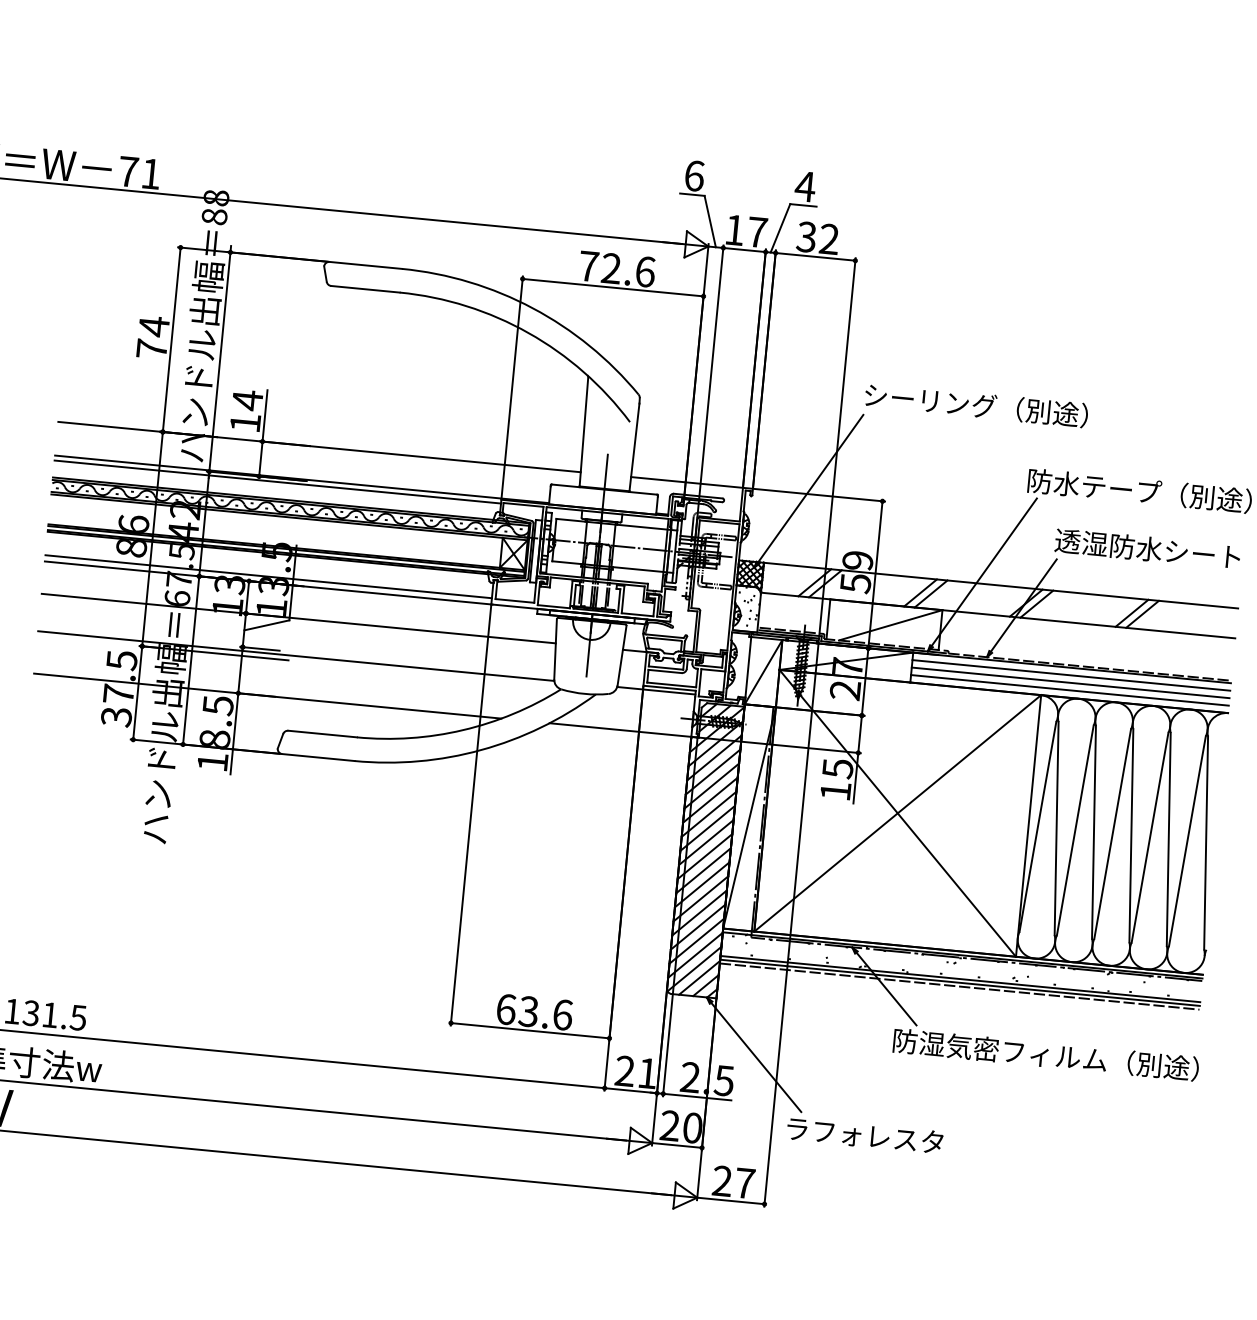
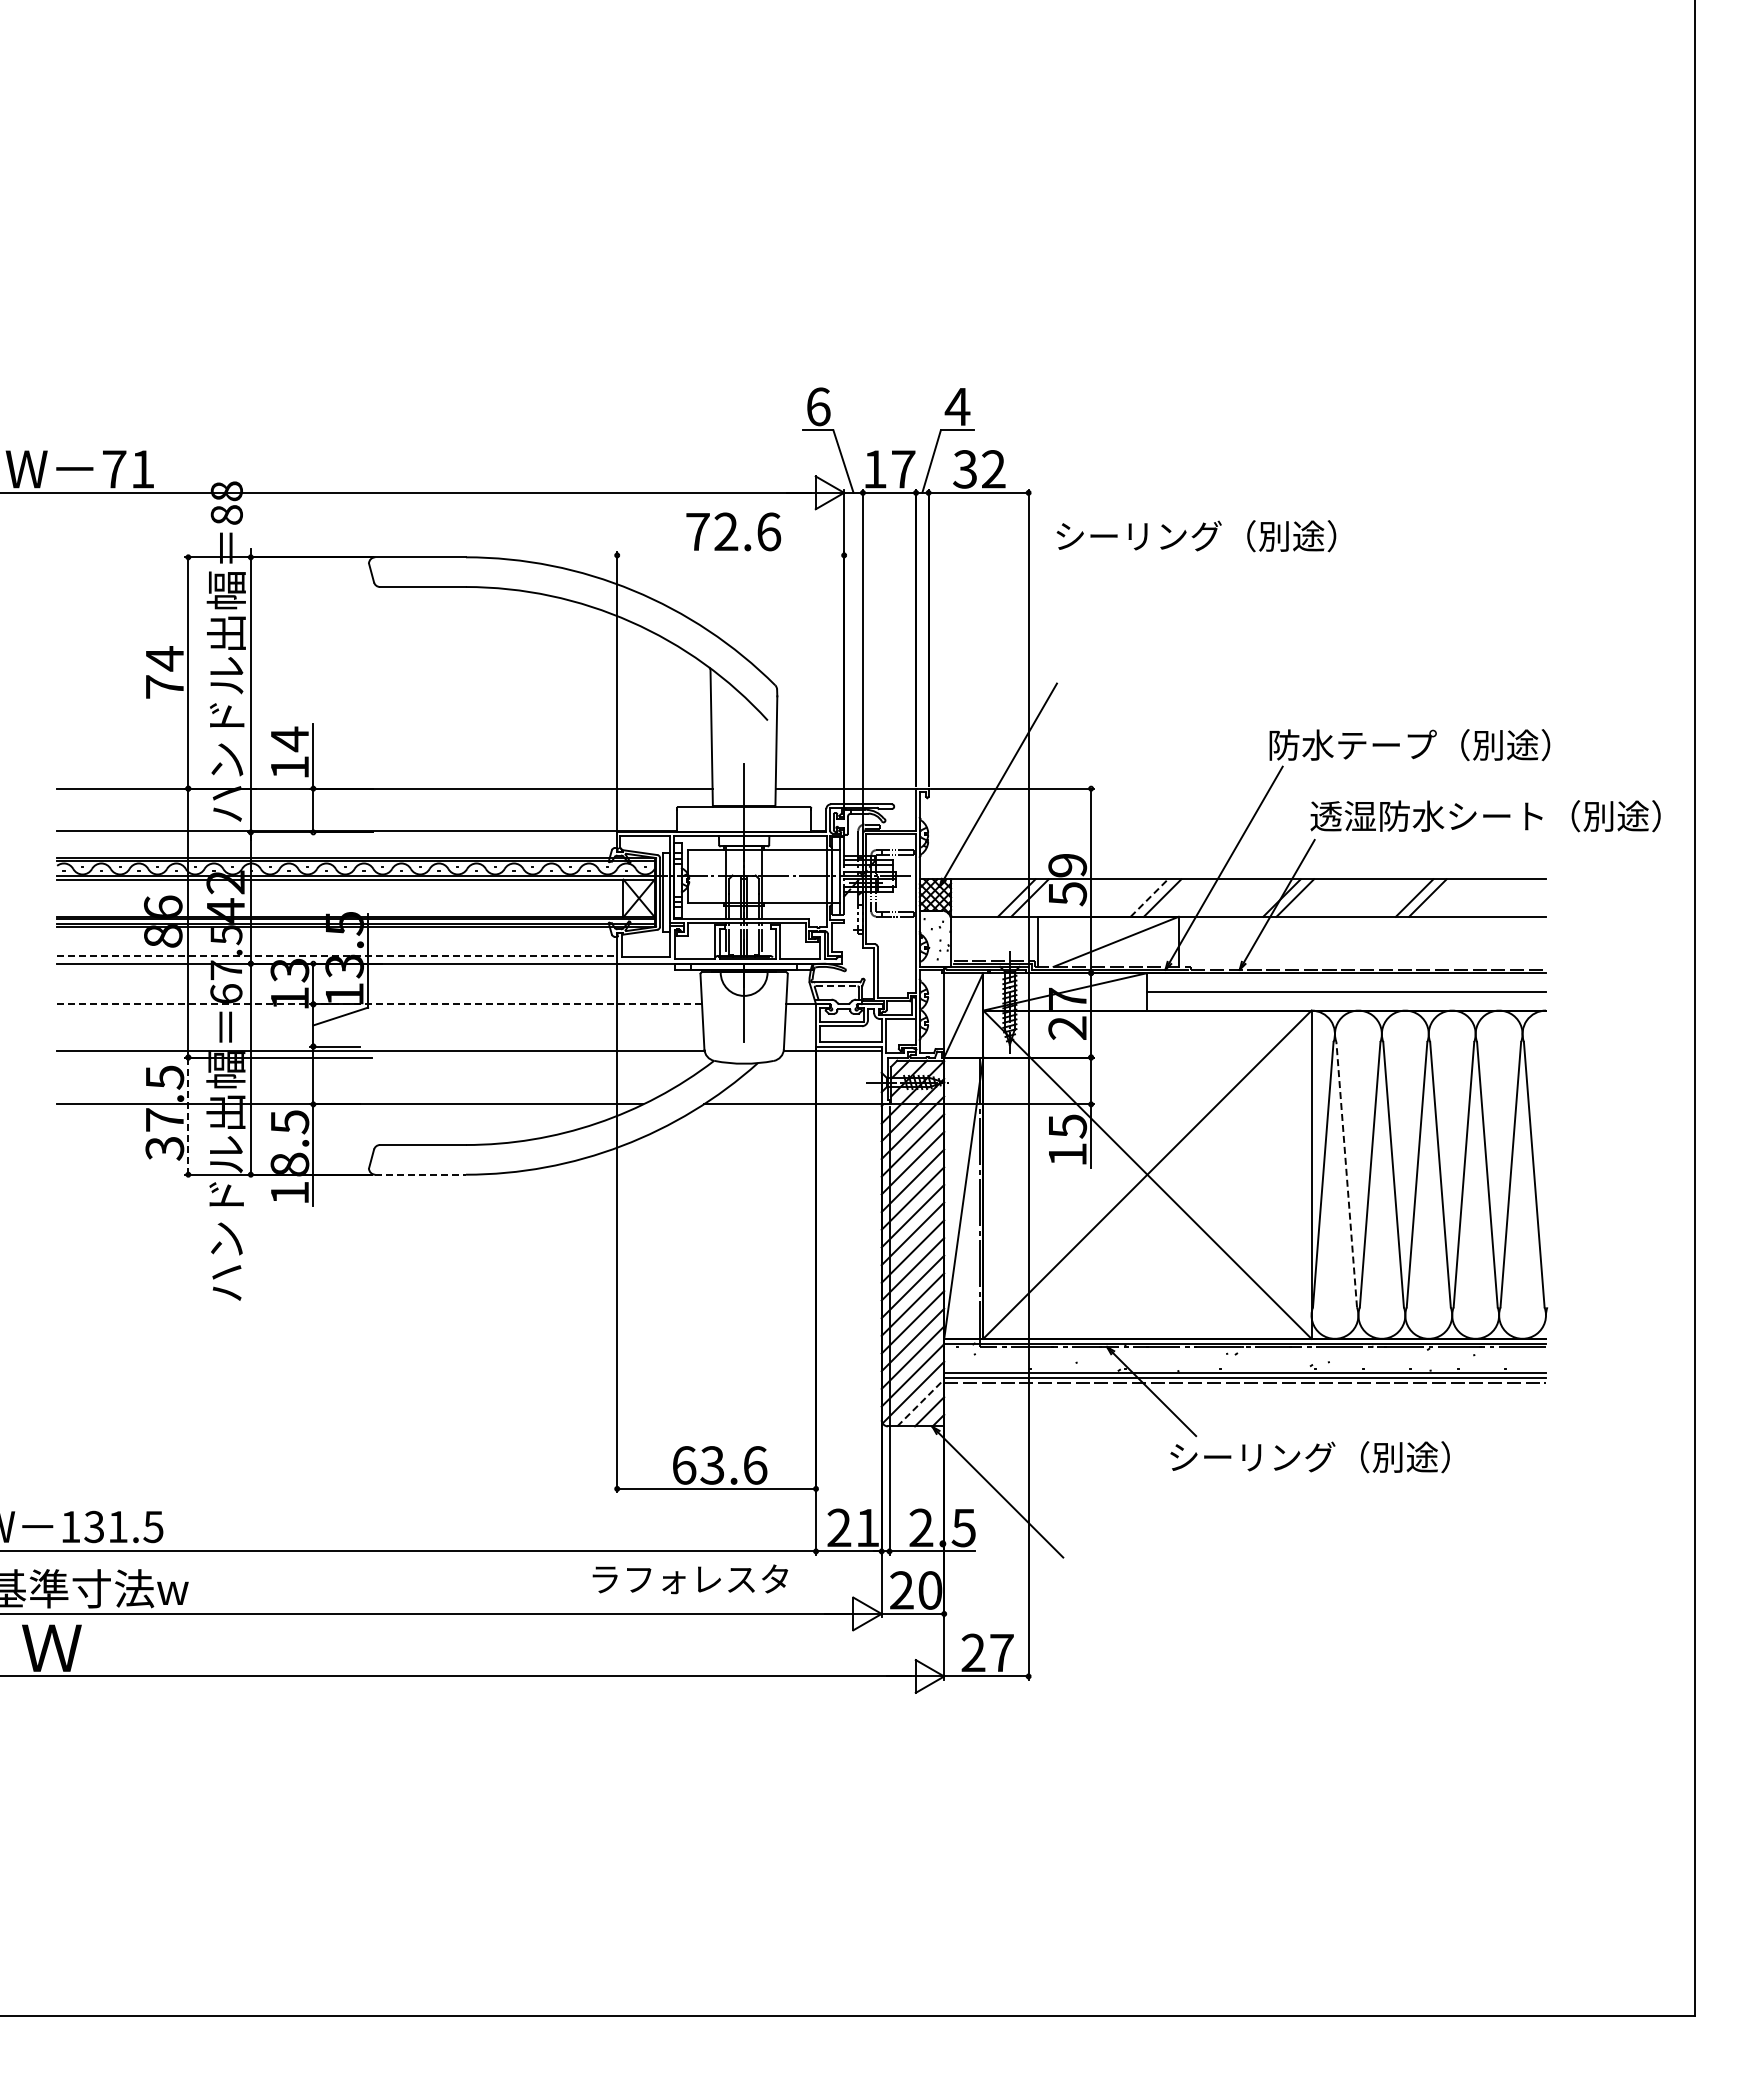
line: (612, 287) -> (730, 555), removed
text: (976, 405) -> (1196, 536), moved
line: (278, 482) -> (337, 837), removed
line: (268, 576) -> (337, 955), solid -> dashed
line: (920, 593) -> (1149, 898), solid -> dashed
line: (298, 618) -> (379, 1004), solid -> dashed
line: (664, 639) -> (836, 986), solid -> dashed
line: (1071, 675) -> (1346, 982), removed
line: (1069, 690) -> (1346, 1001), removed
line: (137, 693) -> (188, 1116), solid -> dashed
line: (319, 757) -> (421, 1174), solid -> dashed
line: (1056, 828) -> (1346, 1174), solid -> dashed
line: (700, 977) -> (921, 1402), solid -> dashed
text: (1045, 1055) -> (1360, 1457), 防湿気密フィルム（別途） -> シーリング（別途）
text: (865, 1135) -> (690, 1579), moved

